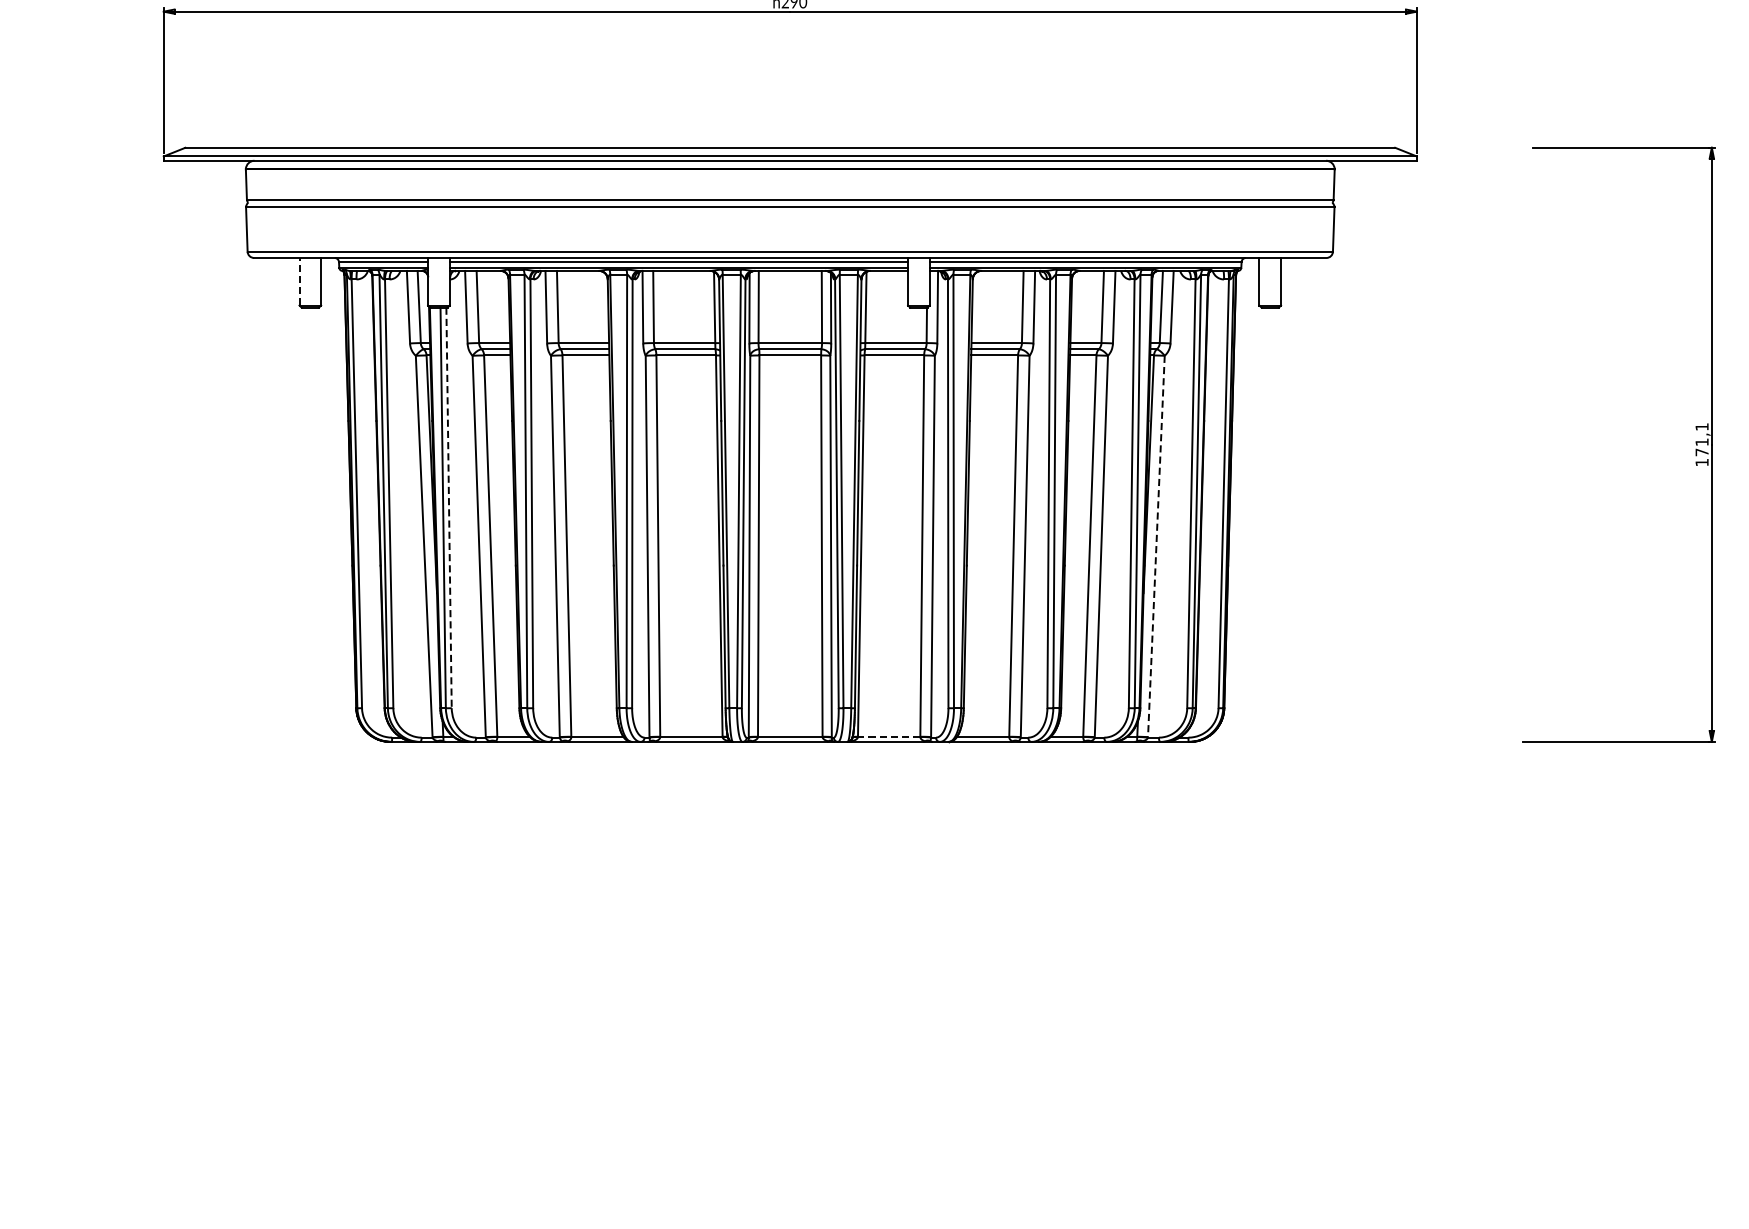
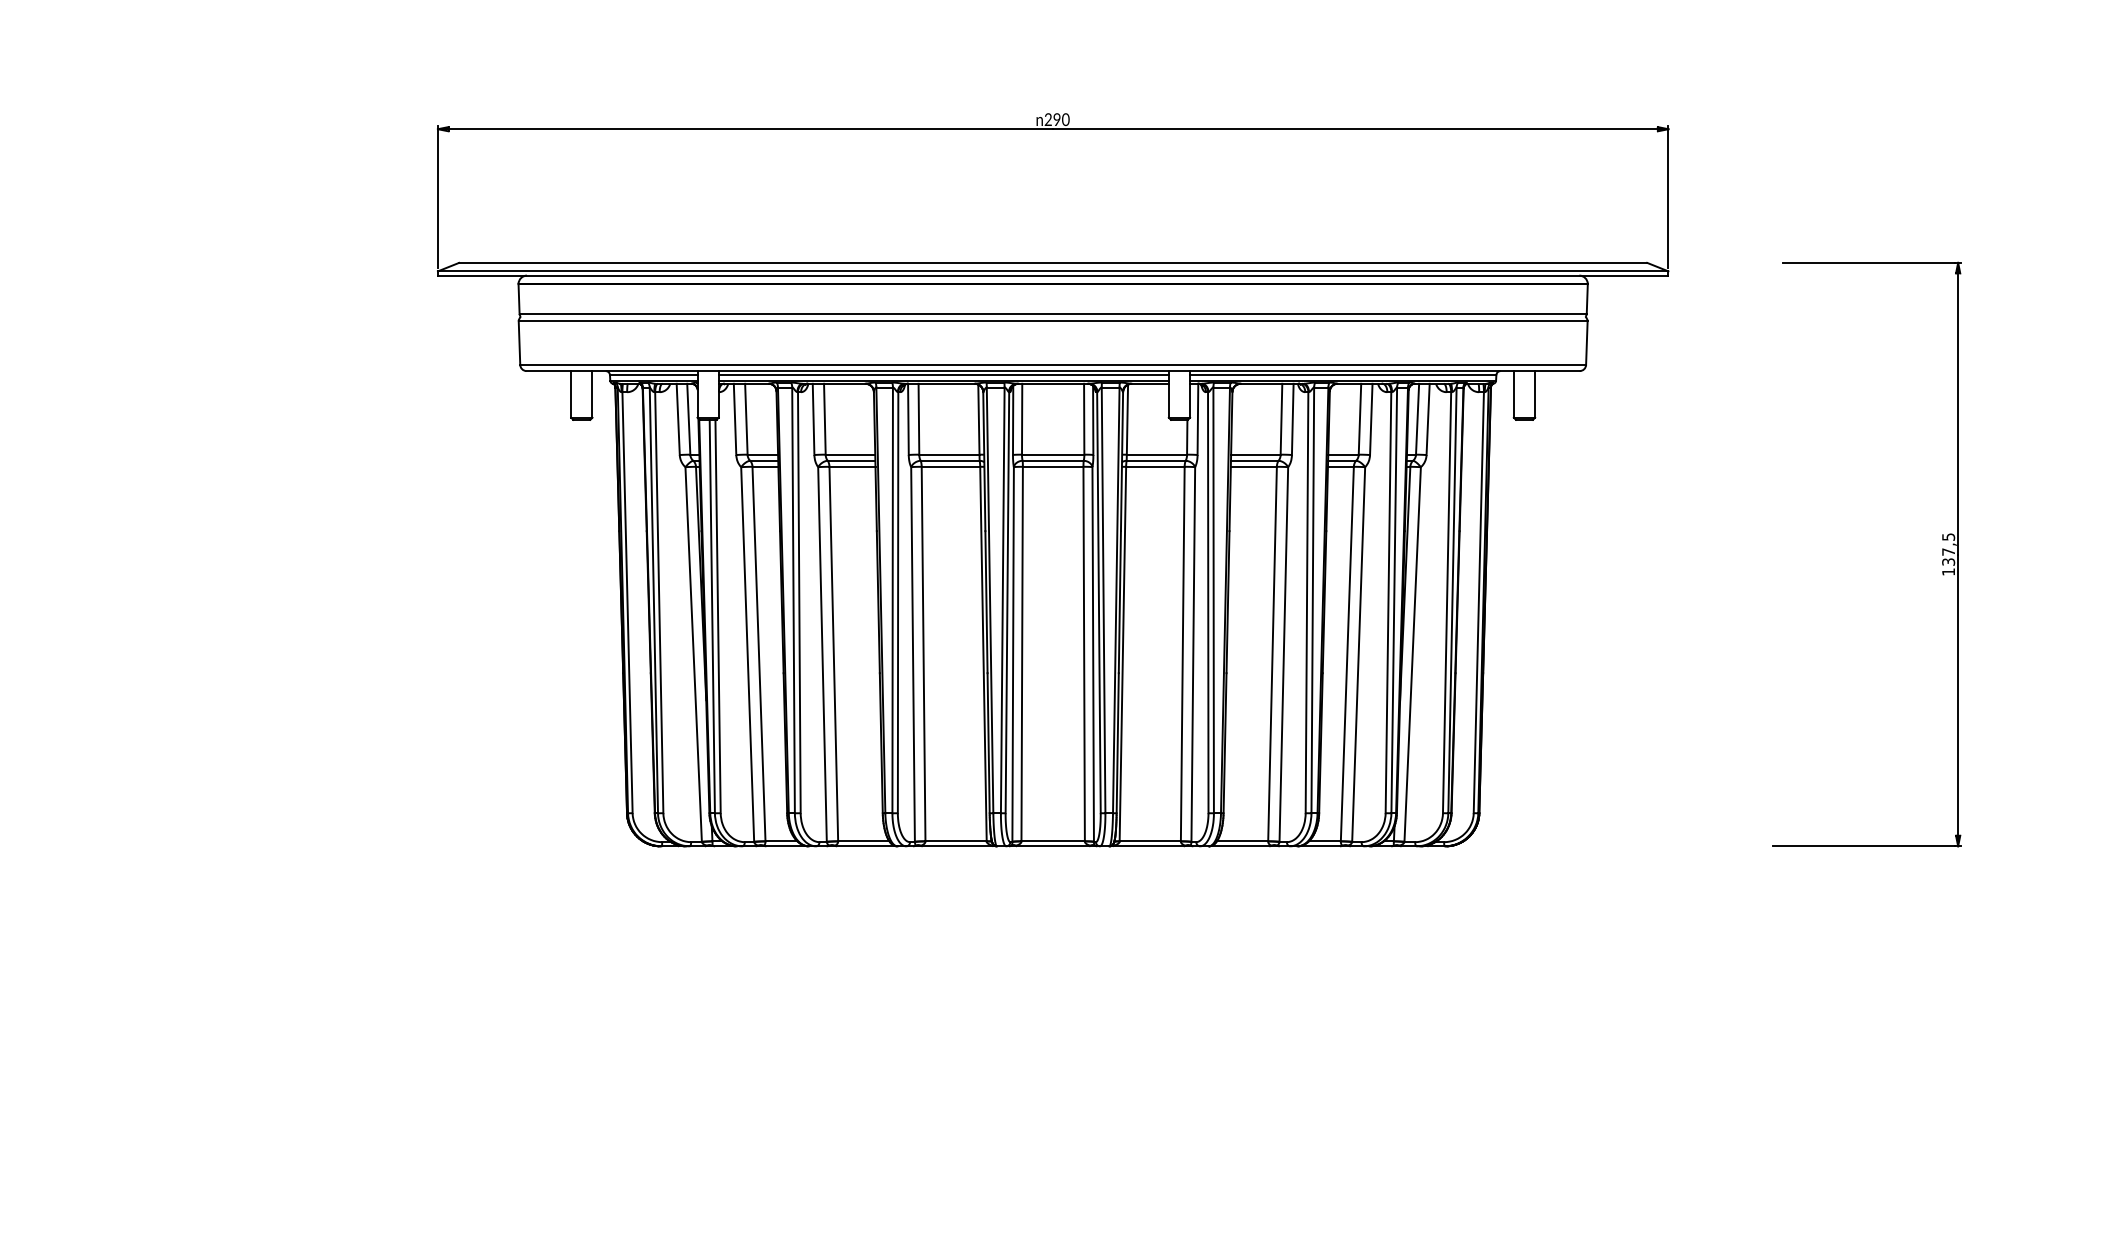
line: (299, 280) -> (571, 393), dashed -> solid
text: (1702, 439) -> (1948, 549), 171,1 -> 137,5
line: (449, 507) -> (718, 616), dashed -> solid
line: (1156, 546) -> (1412, 654), dashed -> solid
line: (889, 737) -> (1150, 841), dashed -> solid

